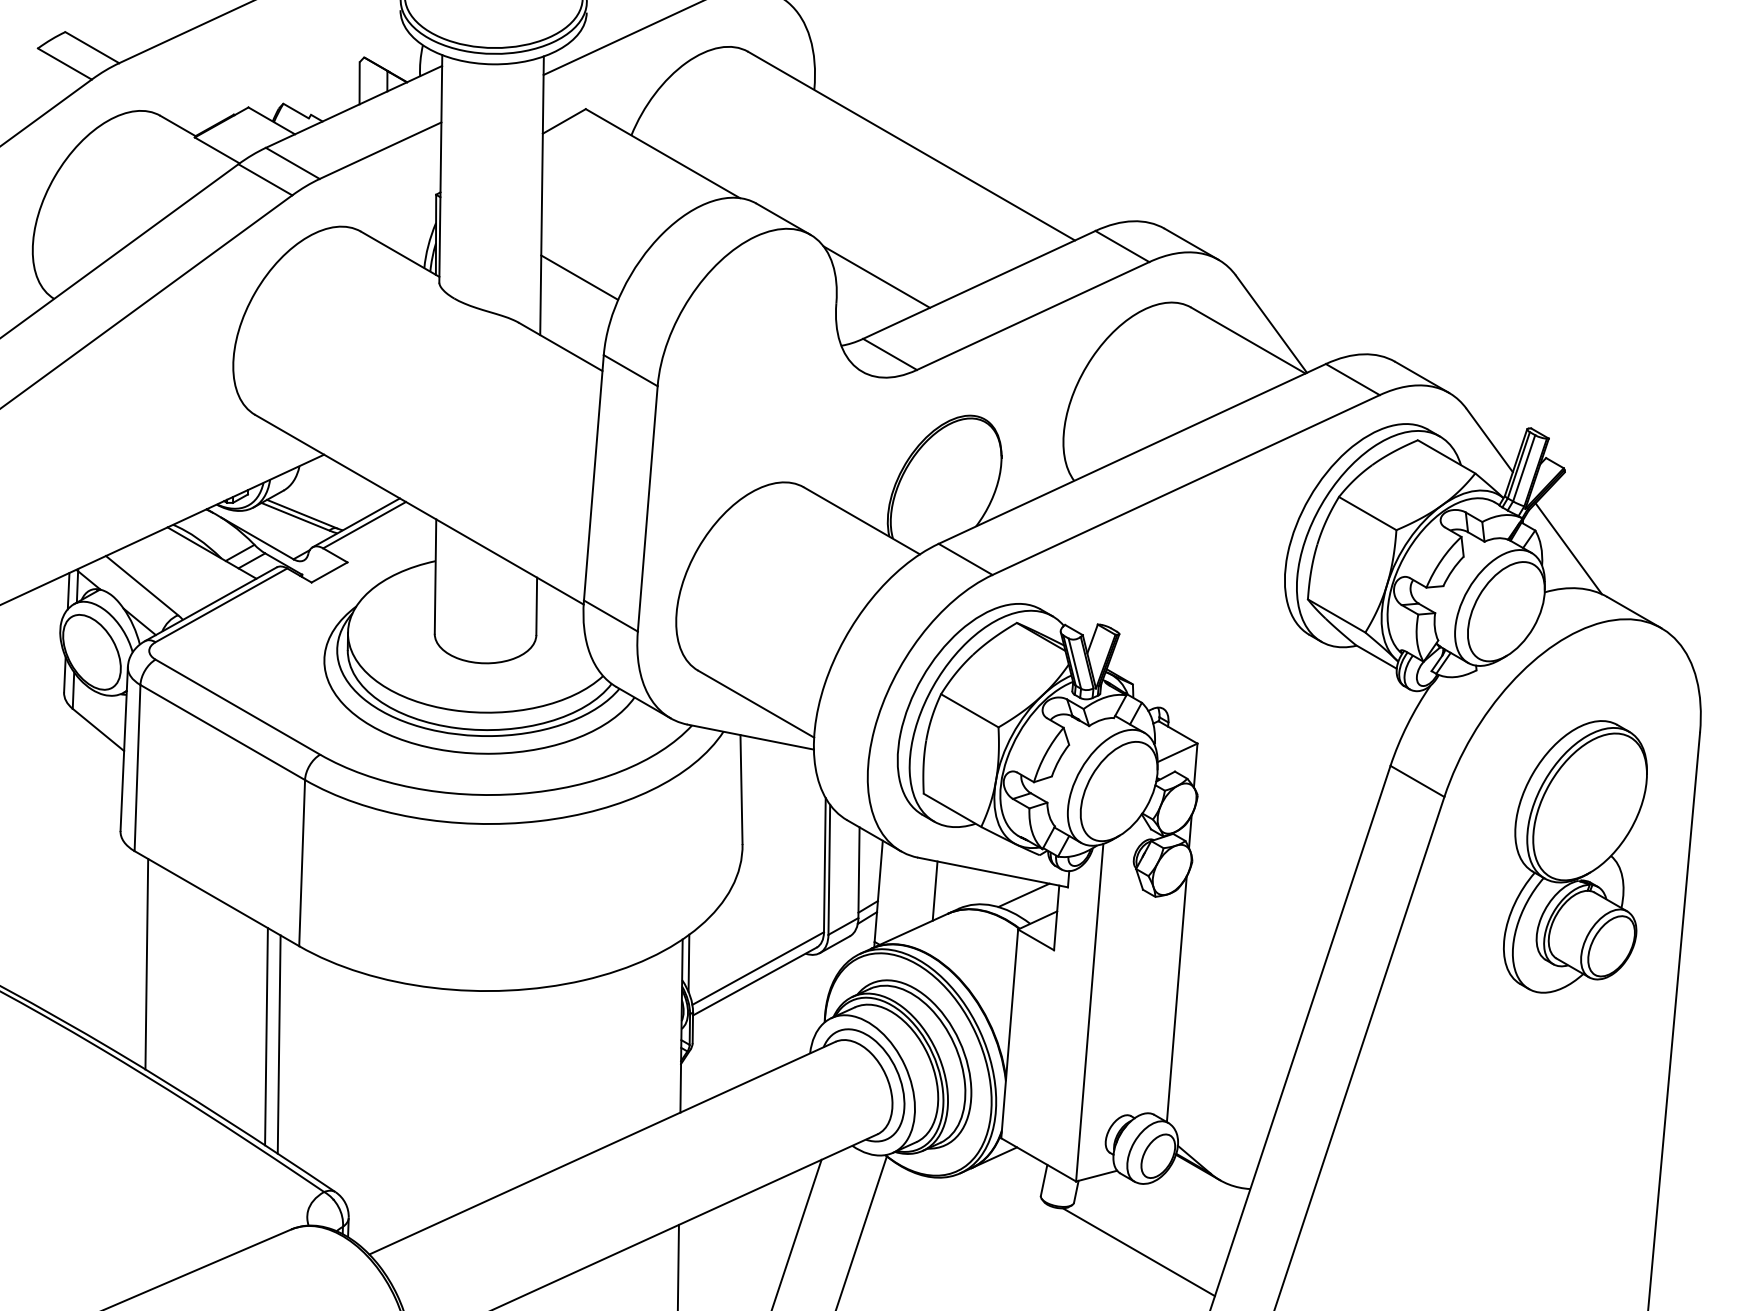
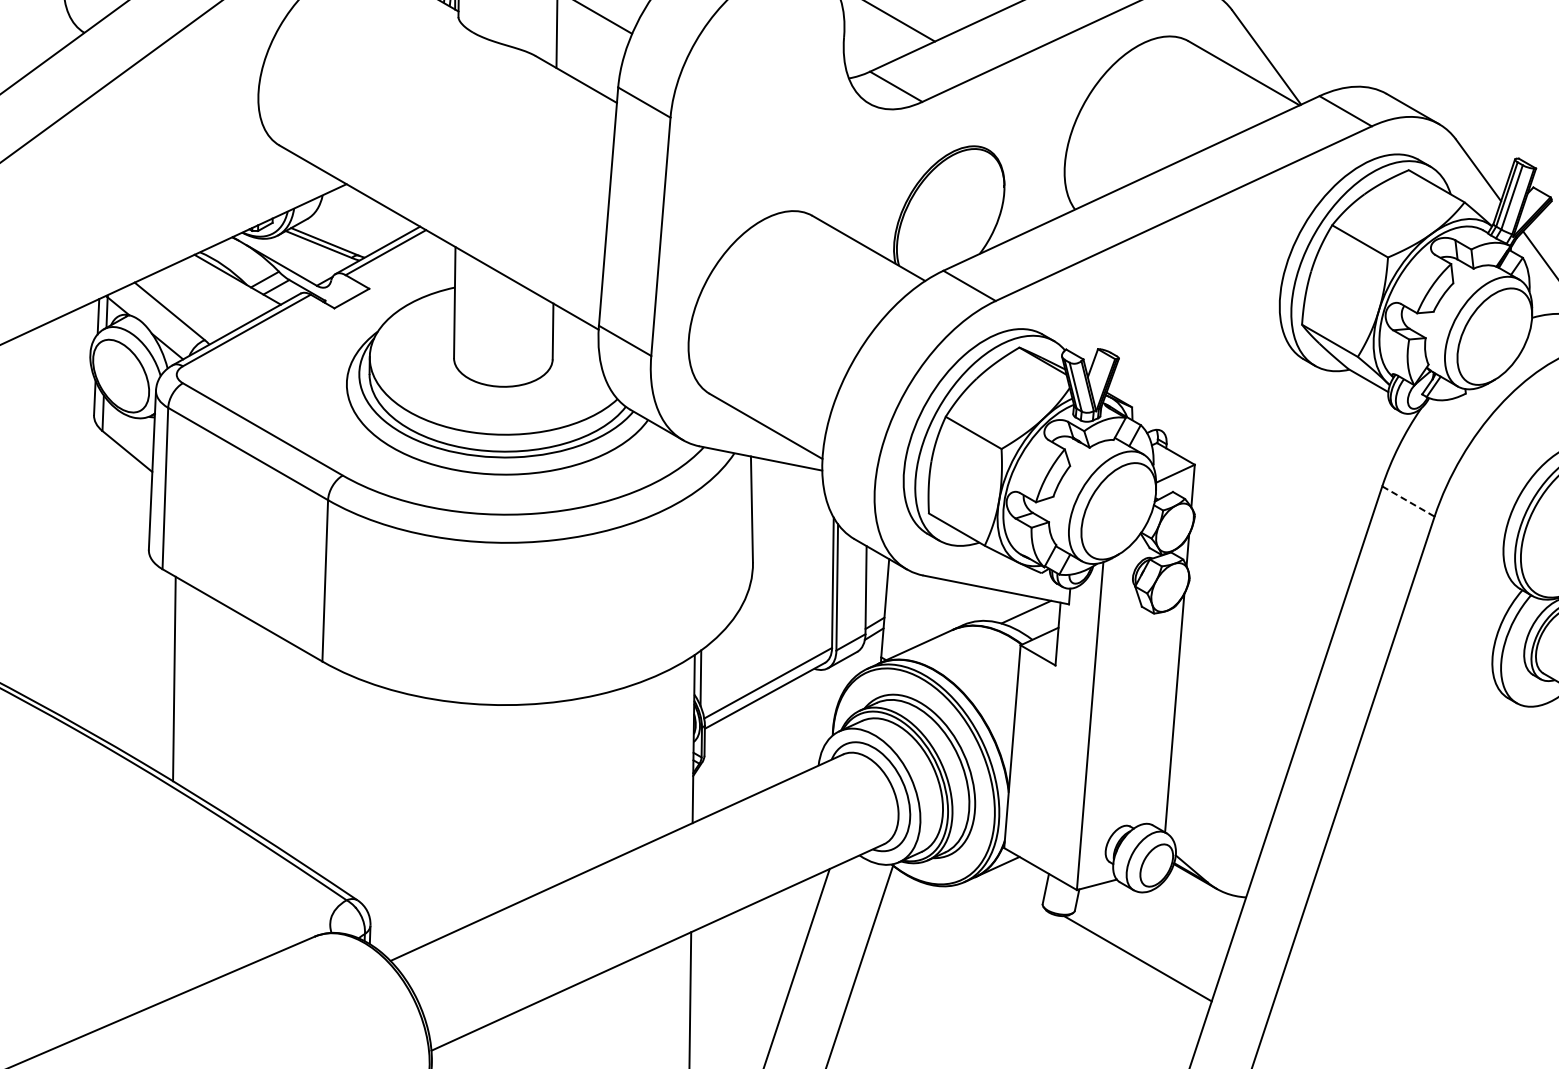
line: (1417, 781) -> (1408, 501), solid -> dashed
line: (934, 890) -> (939, 607), removed
line: (266, 1036) -> (290, 749), removed
line: (278, 1044) -> (302, 757), removed

